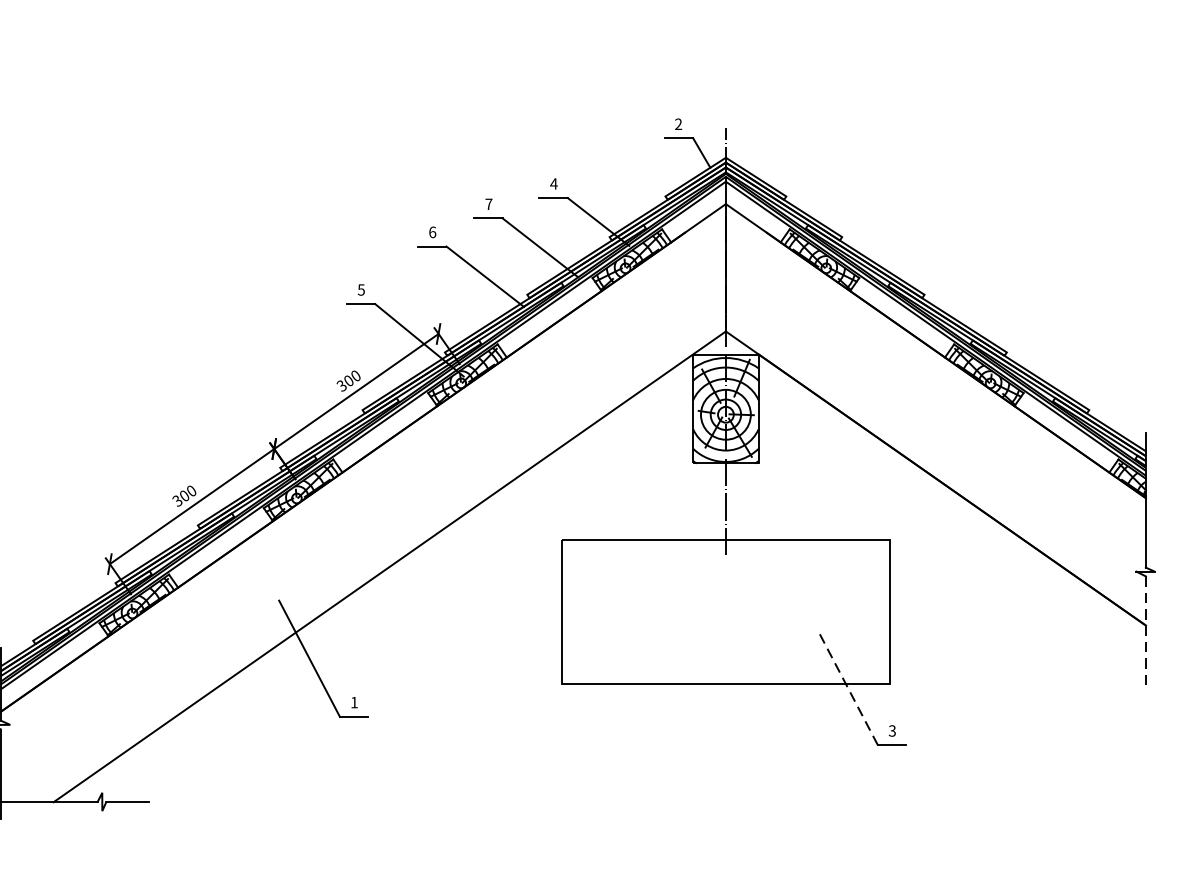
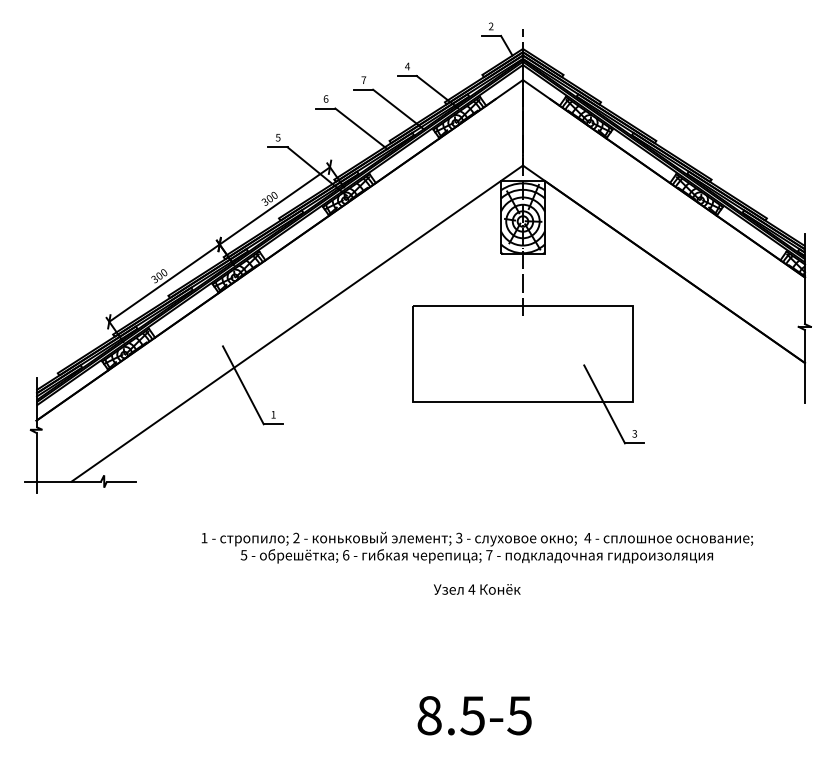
line: (1145, 630) -> (804, 366), dashed -> solid
line: (847, 687) -> (604, 404), dashed -> solid

